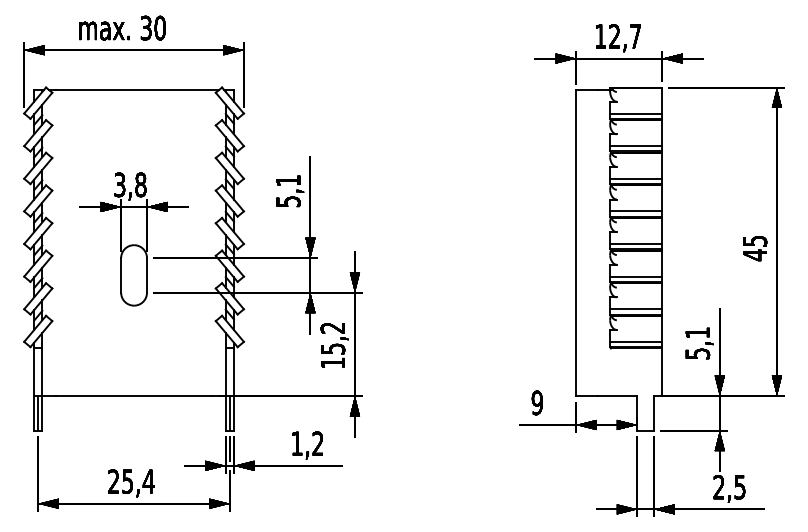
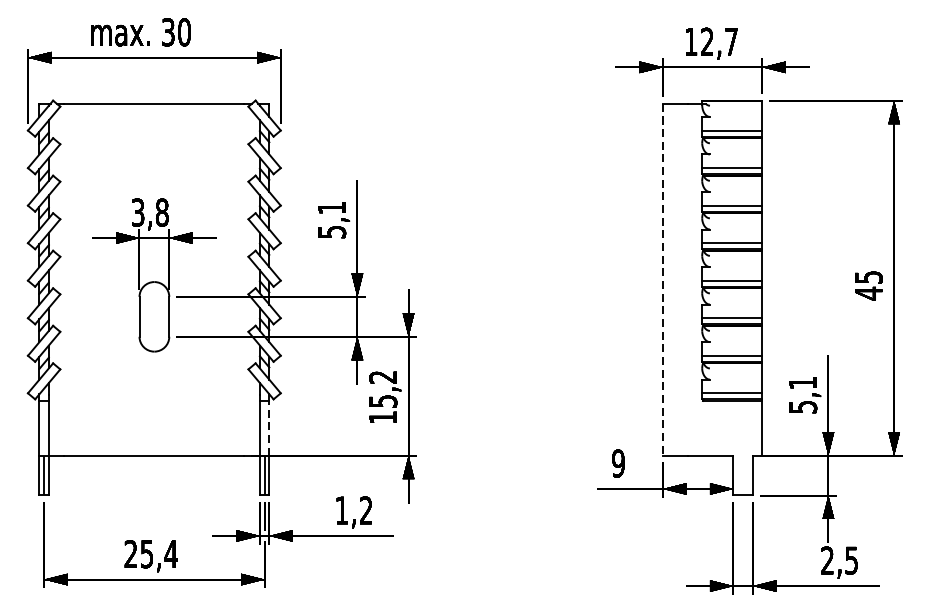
line: (576, 243) -> (663, 280), solid -> dashed
line: (233, 372) -> (268, 428), solid -> dashed

